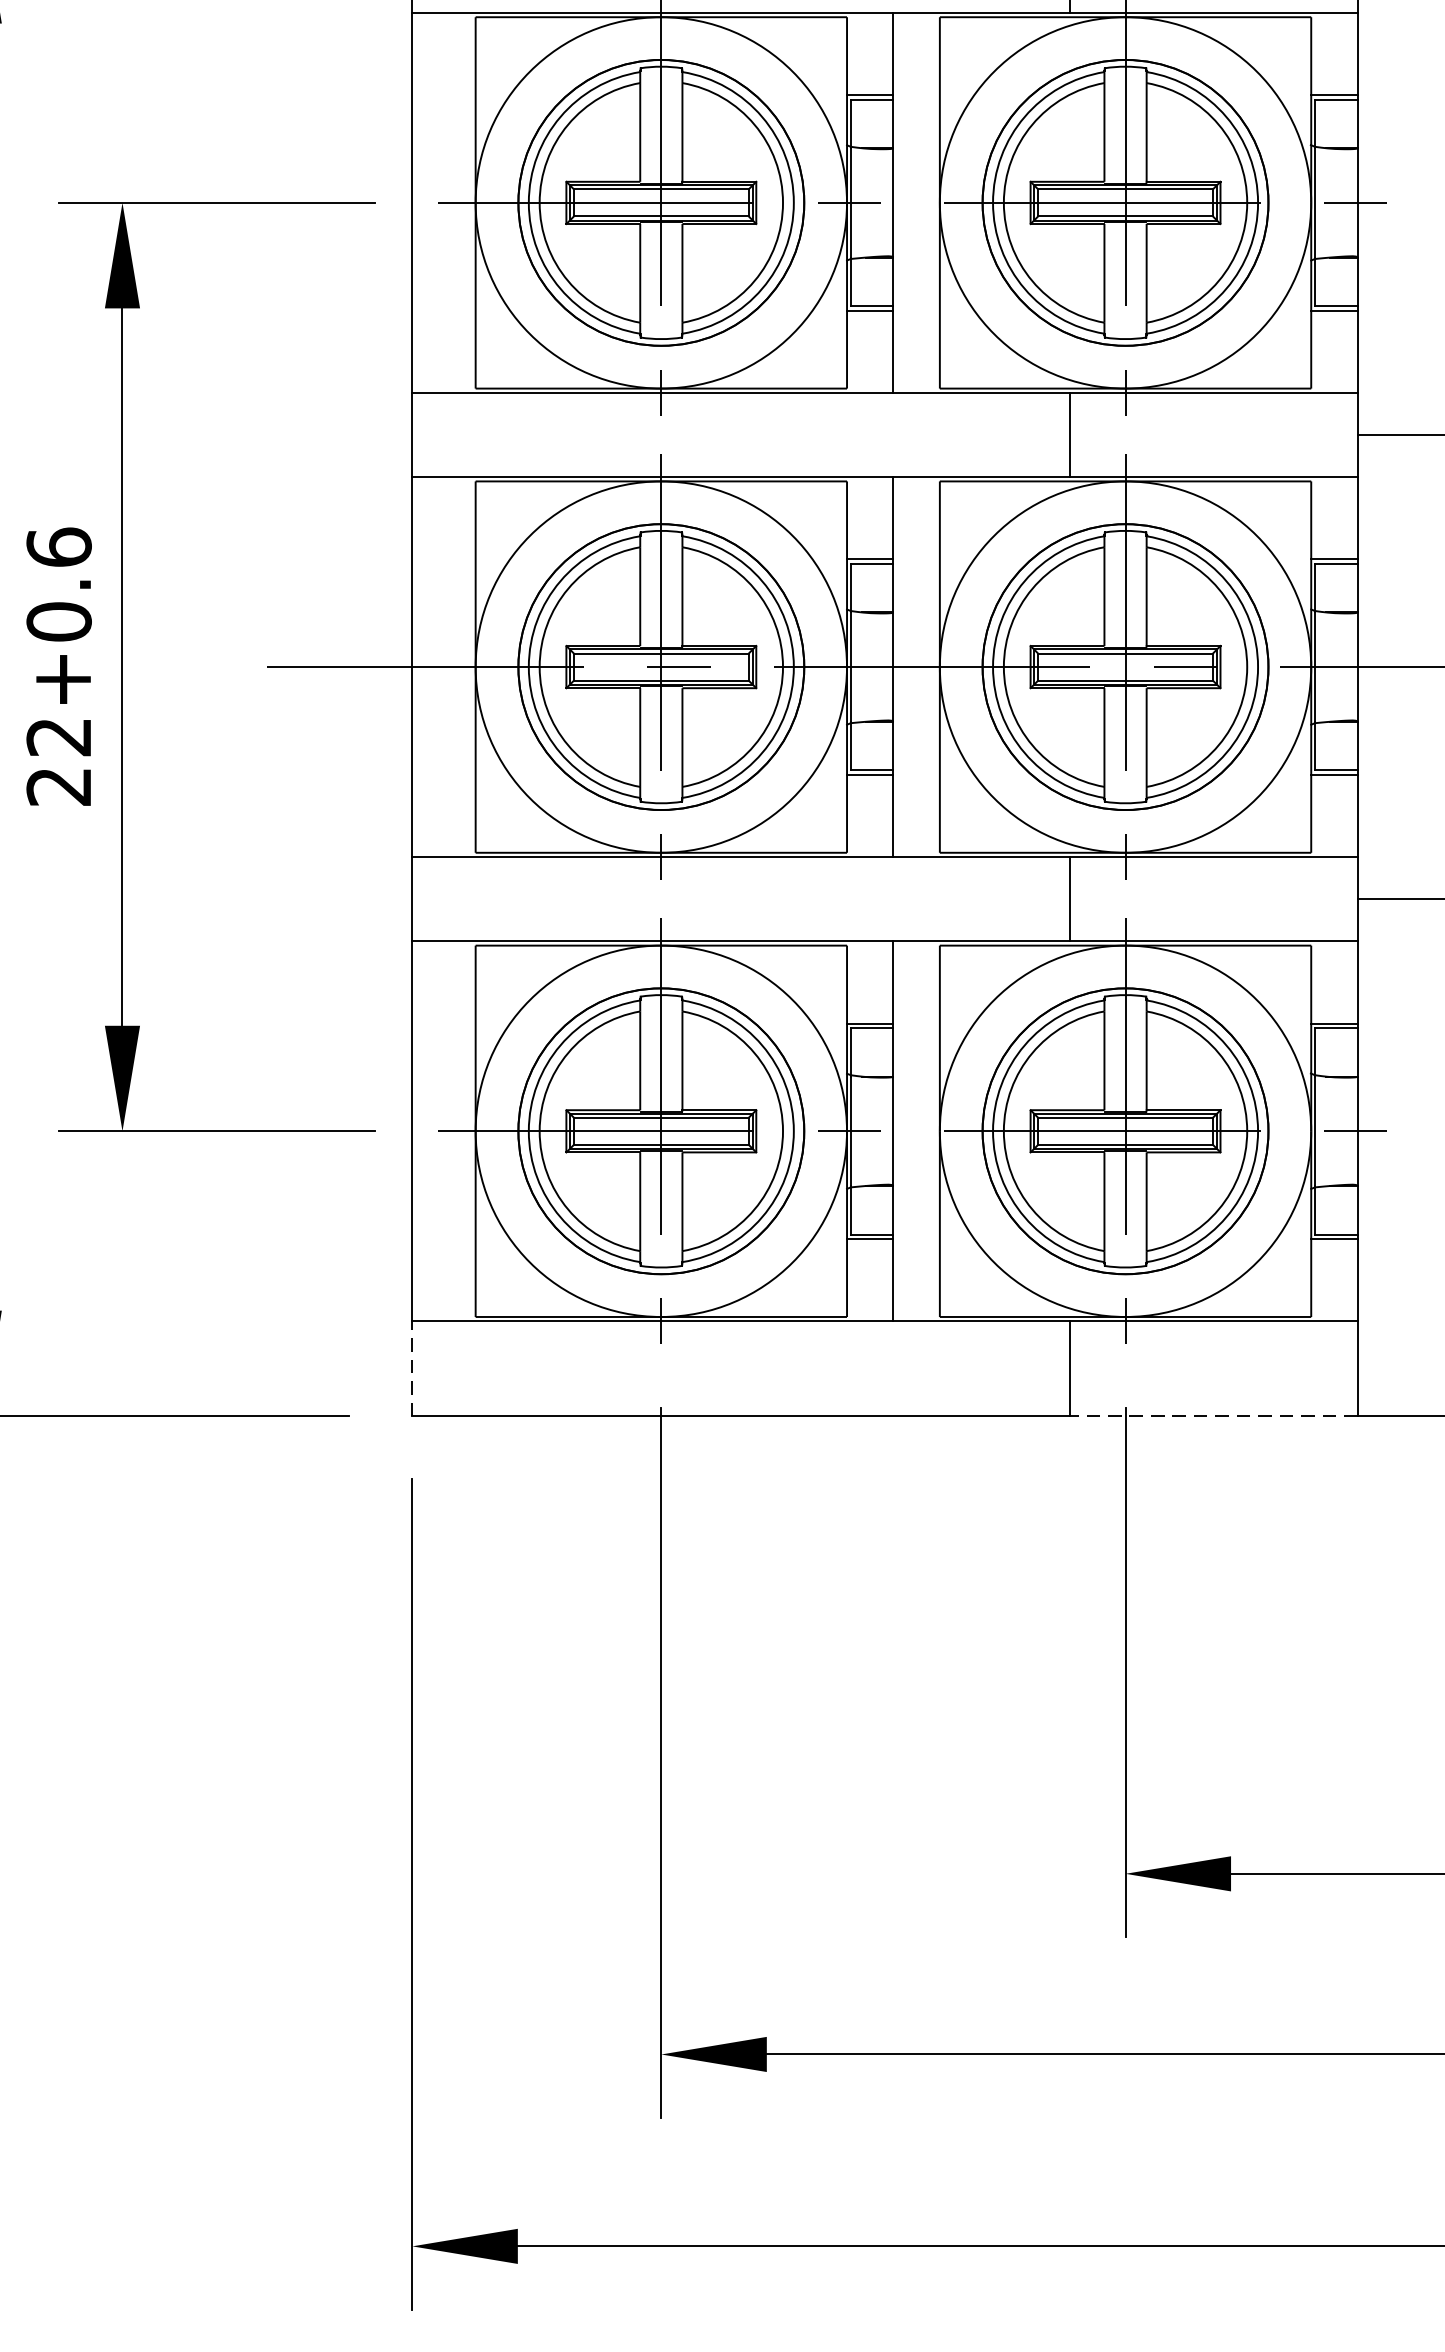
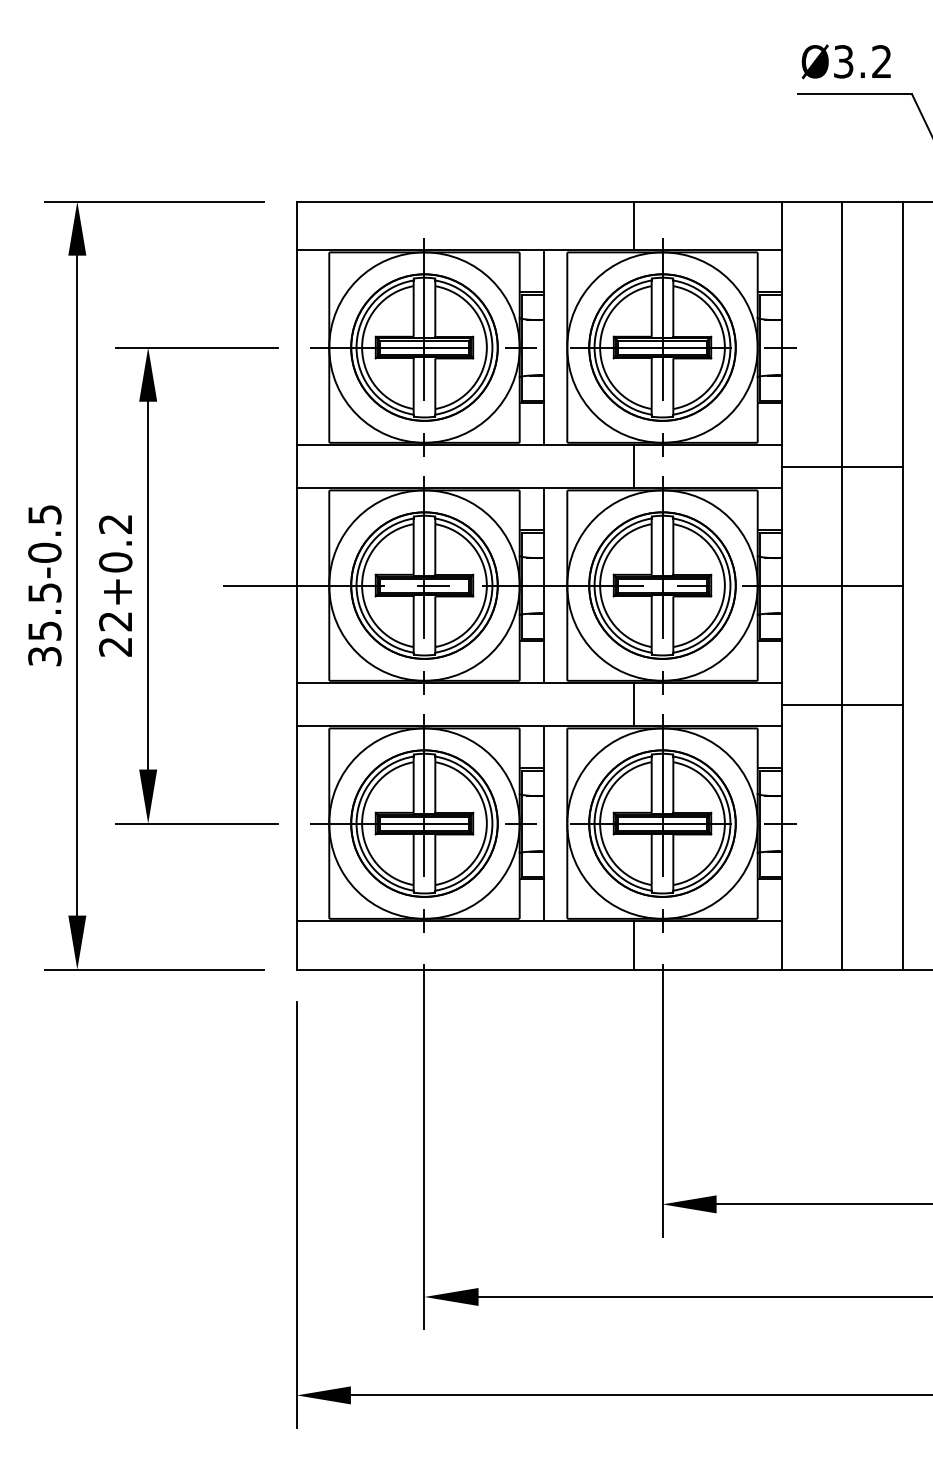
text: (58, 547) -> (115, 524), 22+0.6 -> 22+0.2
line: (411, 1367) -> (296, 944), dashed -> solid
line: (1213, 1415) -> (707, 969), dashed -> solid

